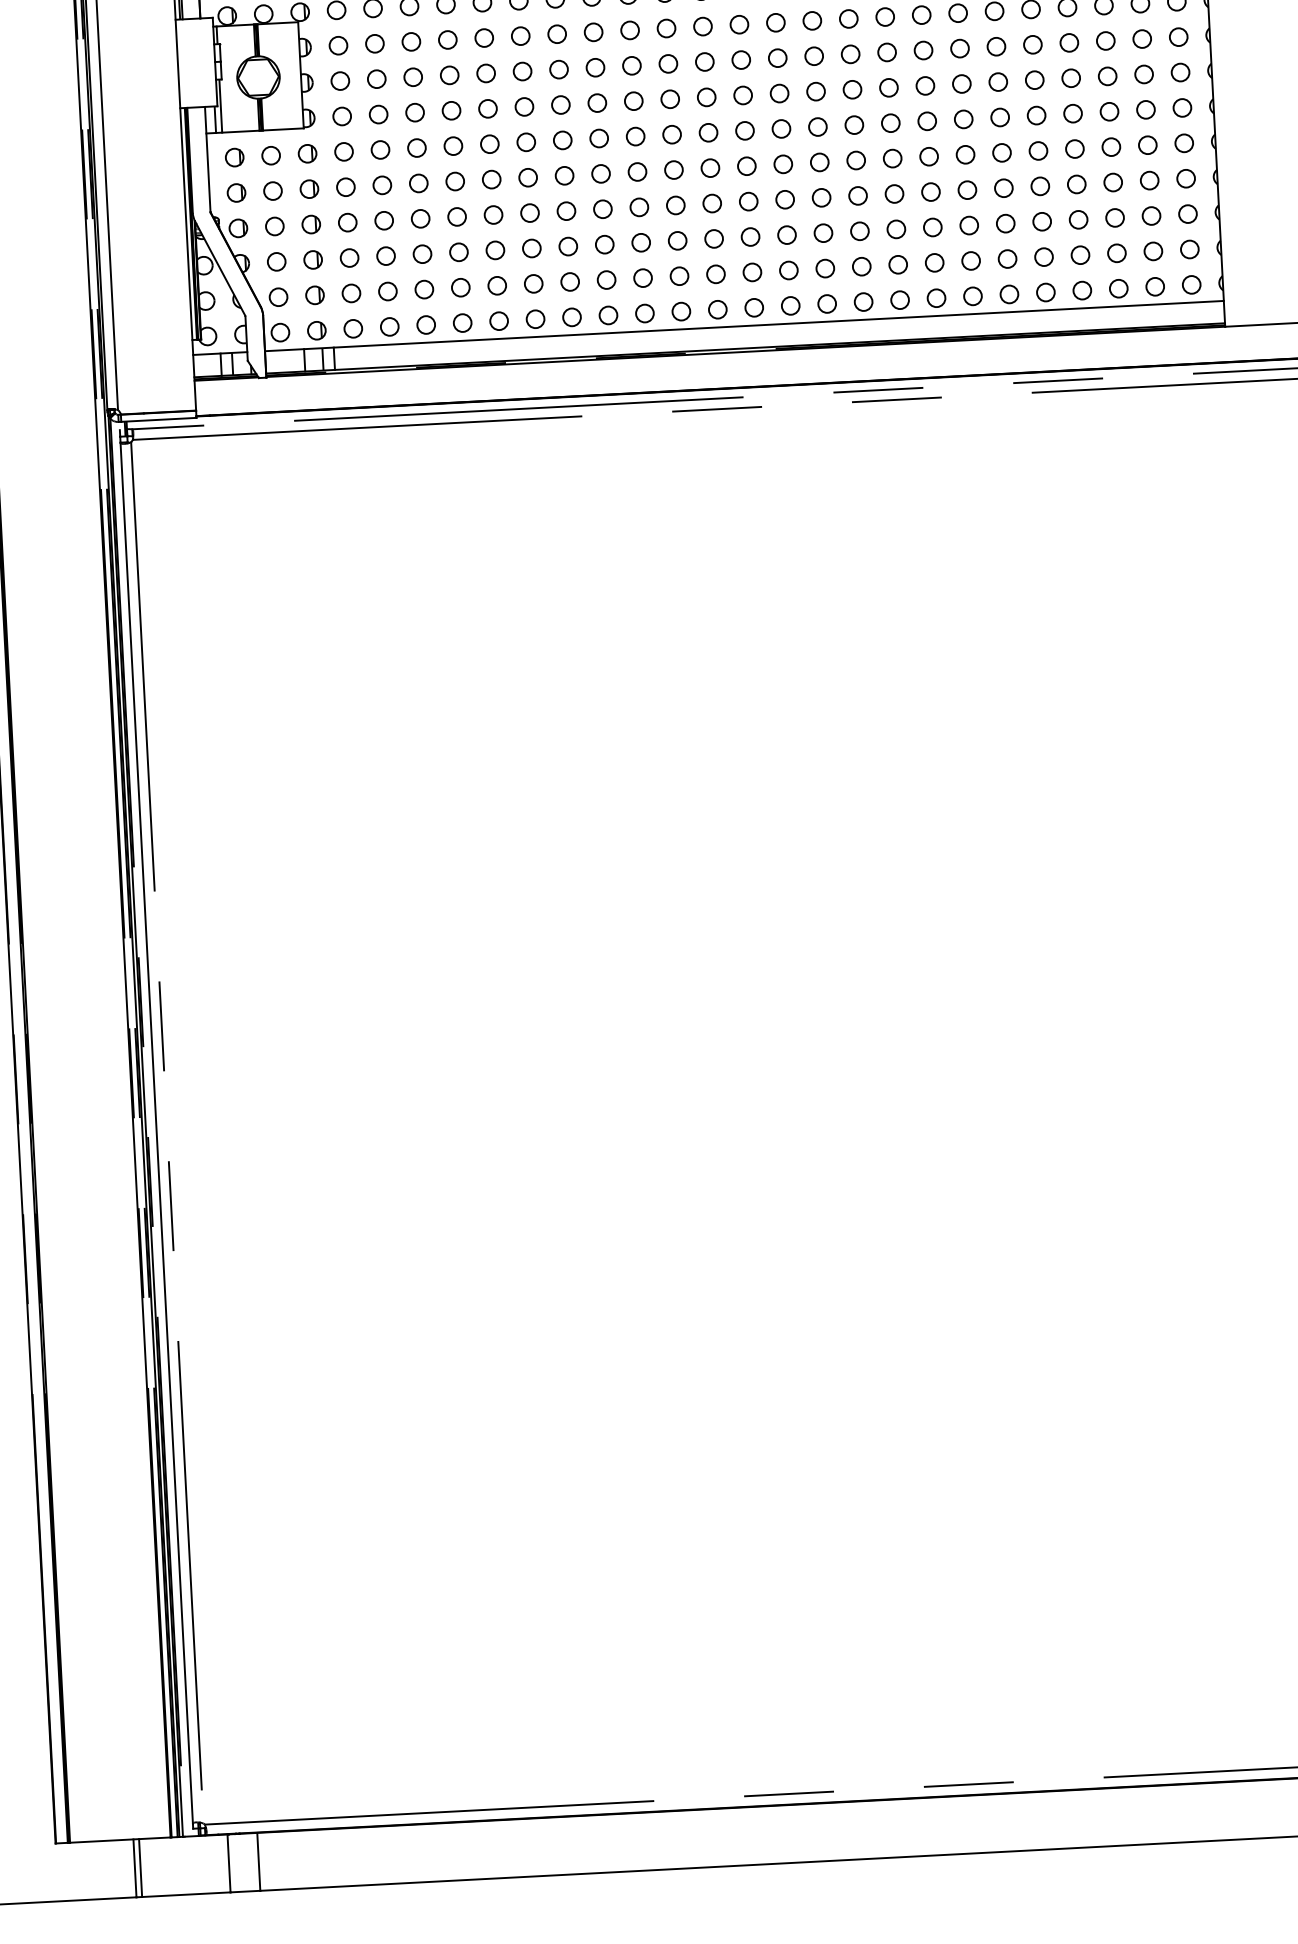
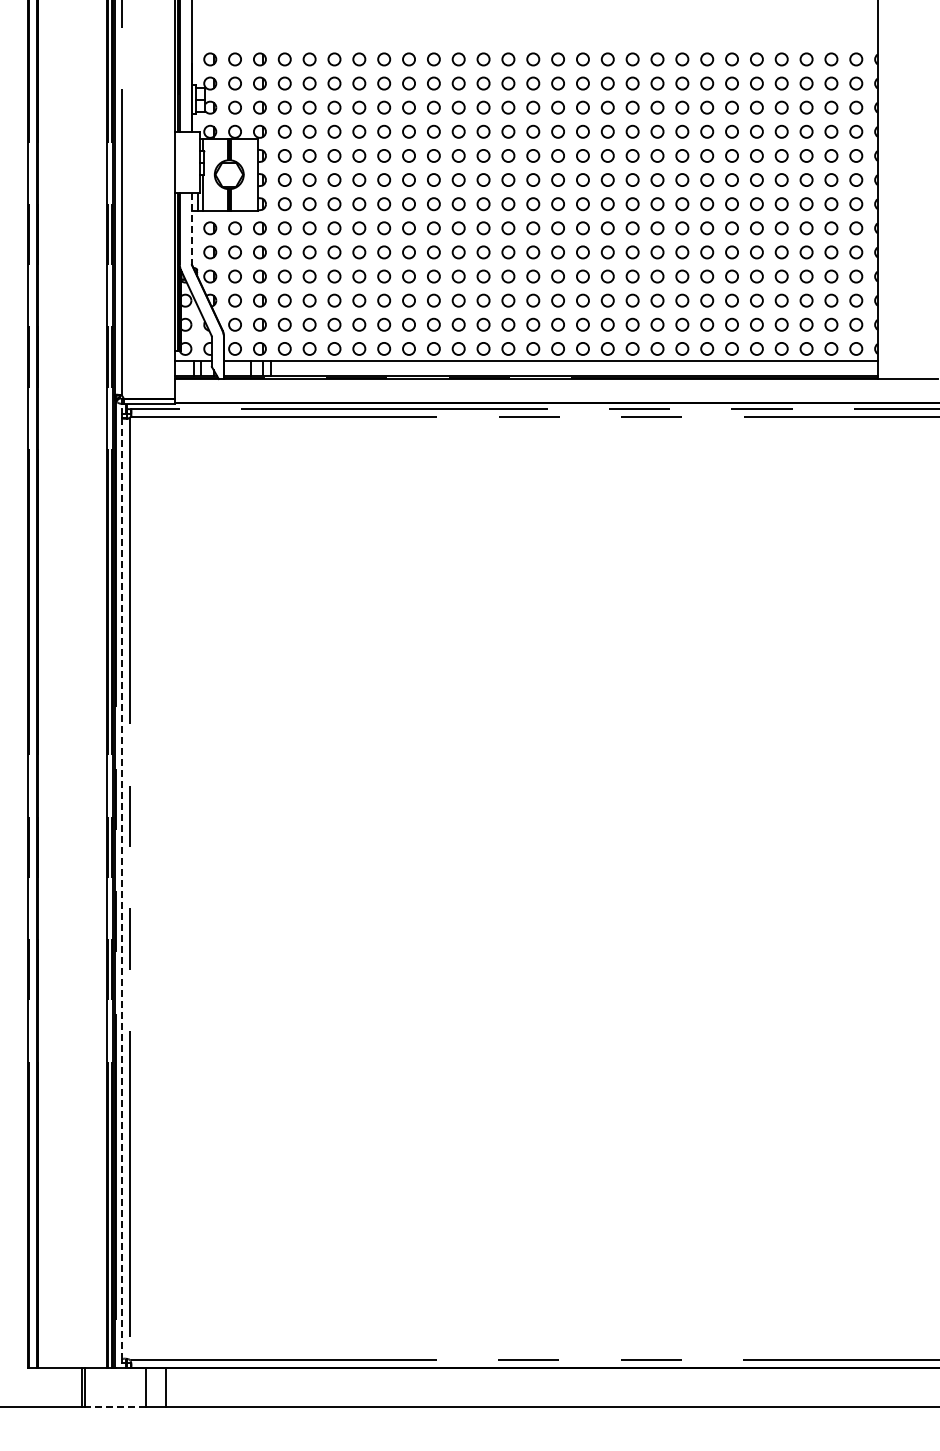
line: (207, 159) -> (191, 228), solid -> dashed
line: (156, 1132) -> (122, 888), solid -> dashed
line: (184, 1894) -> (114, 1407), solid -> dashed

